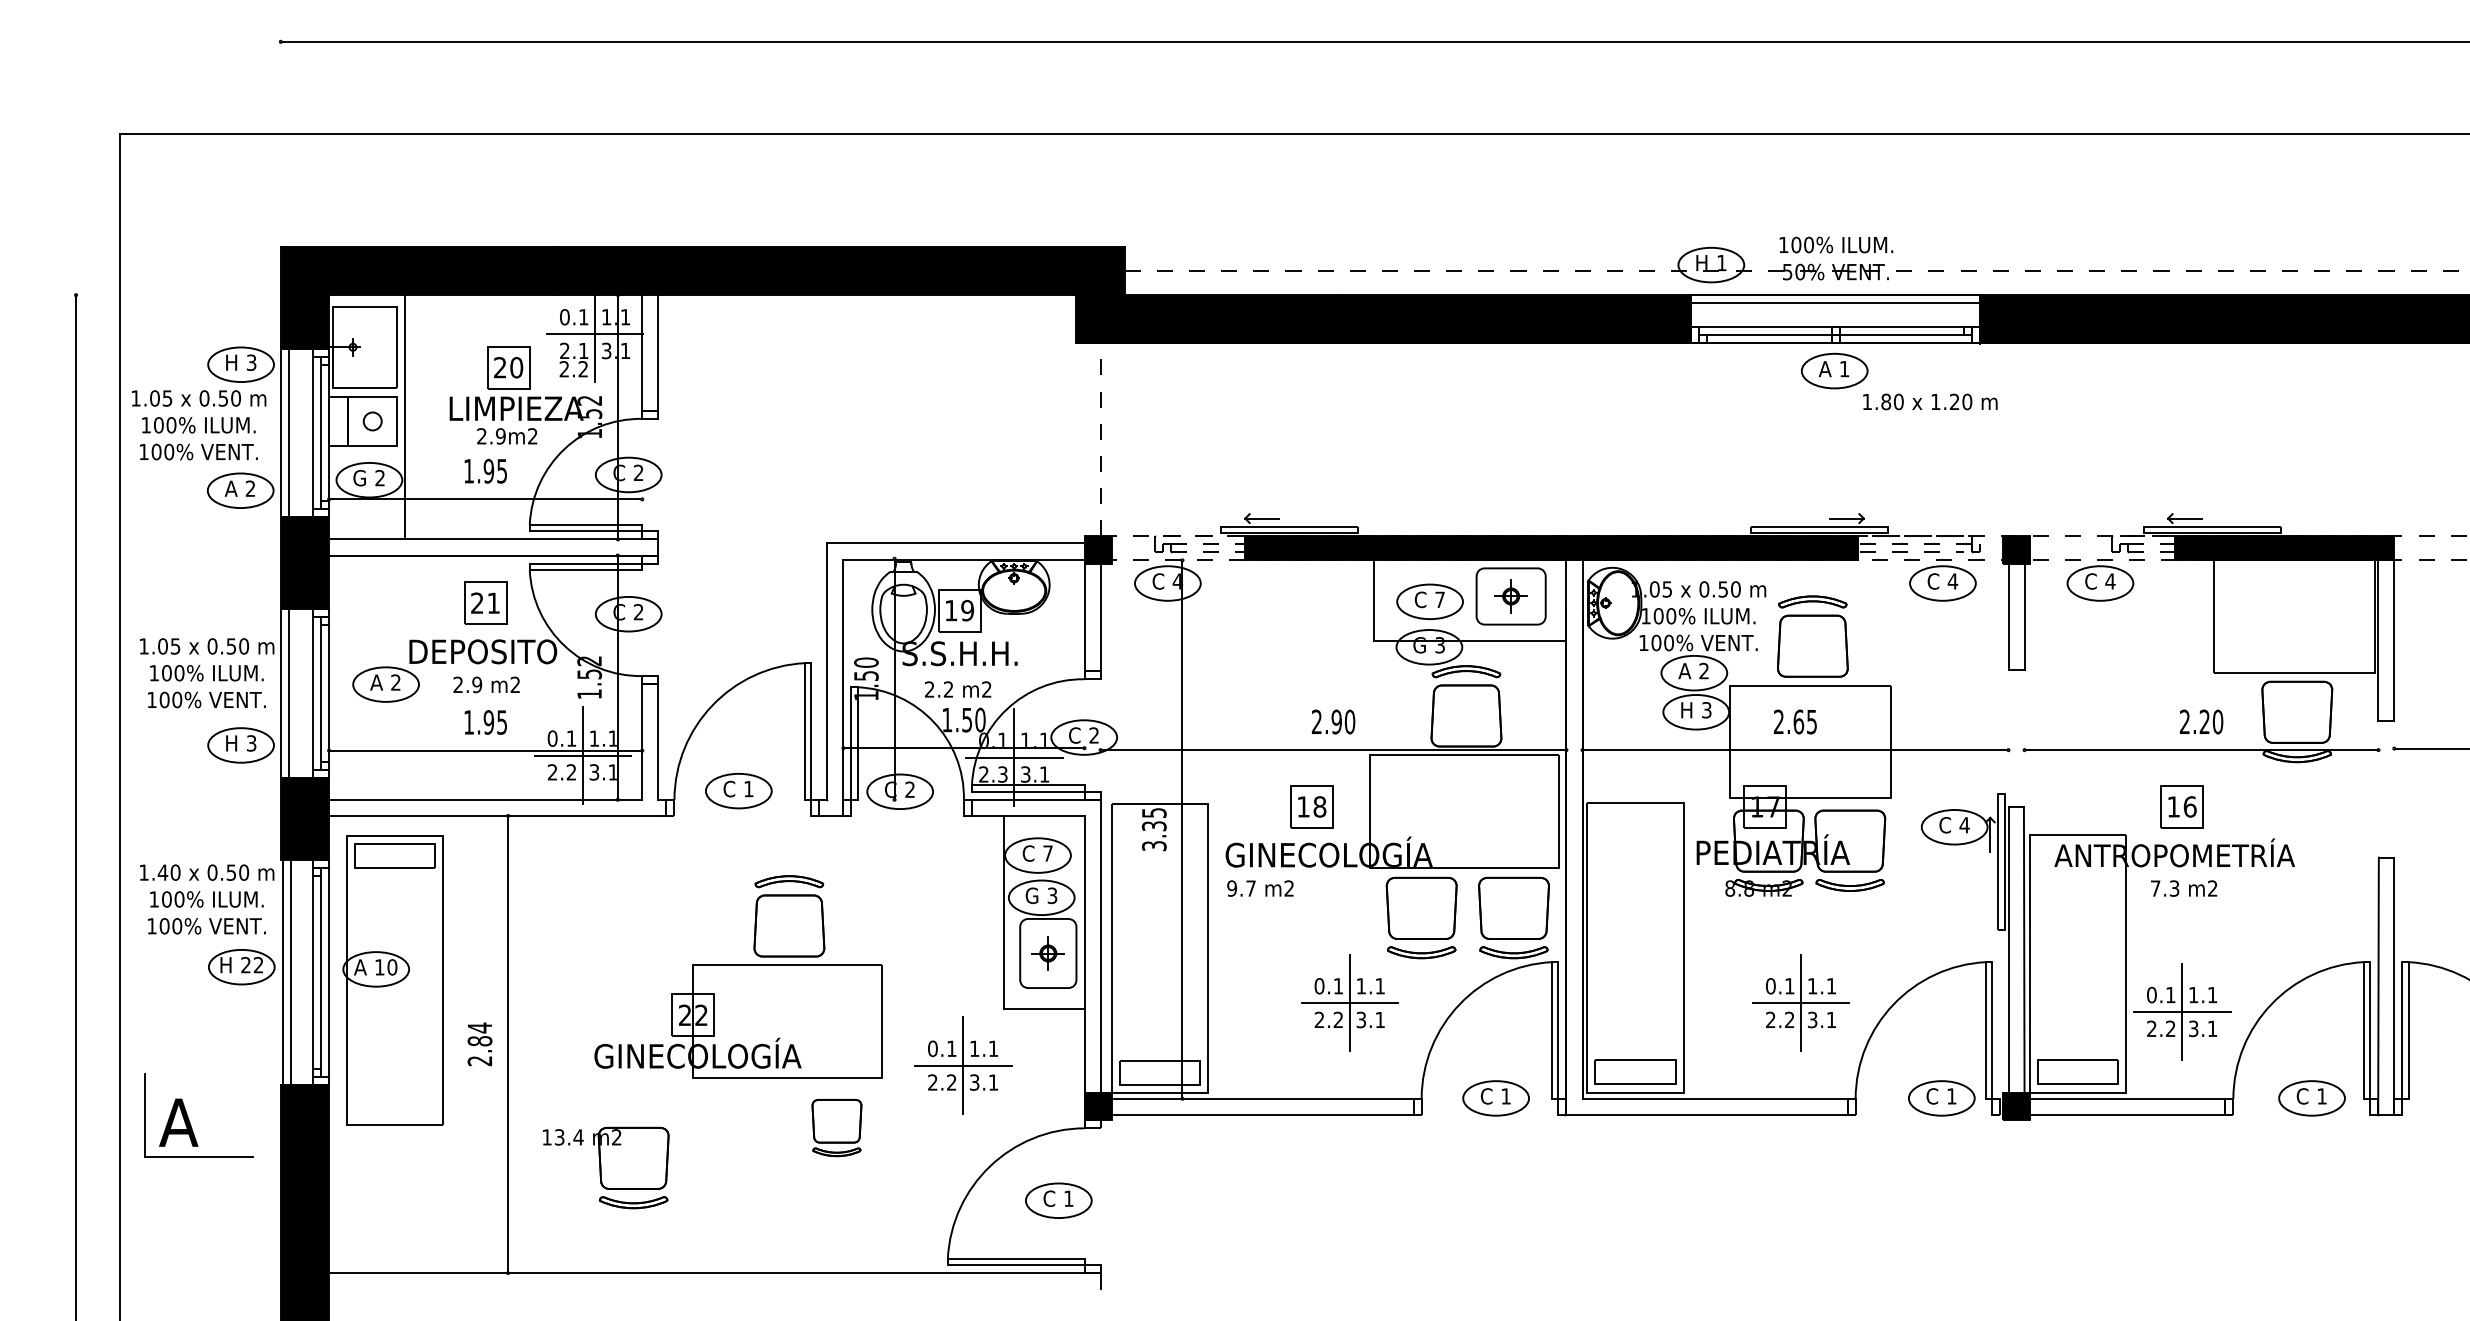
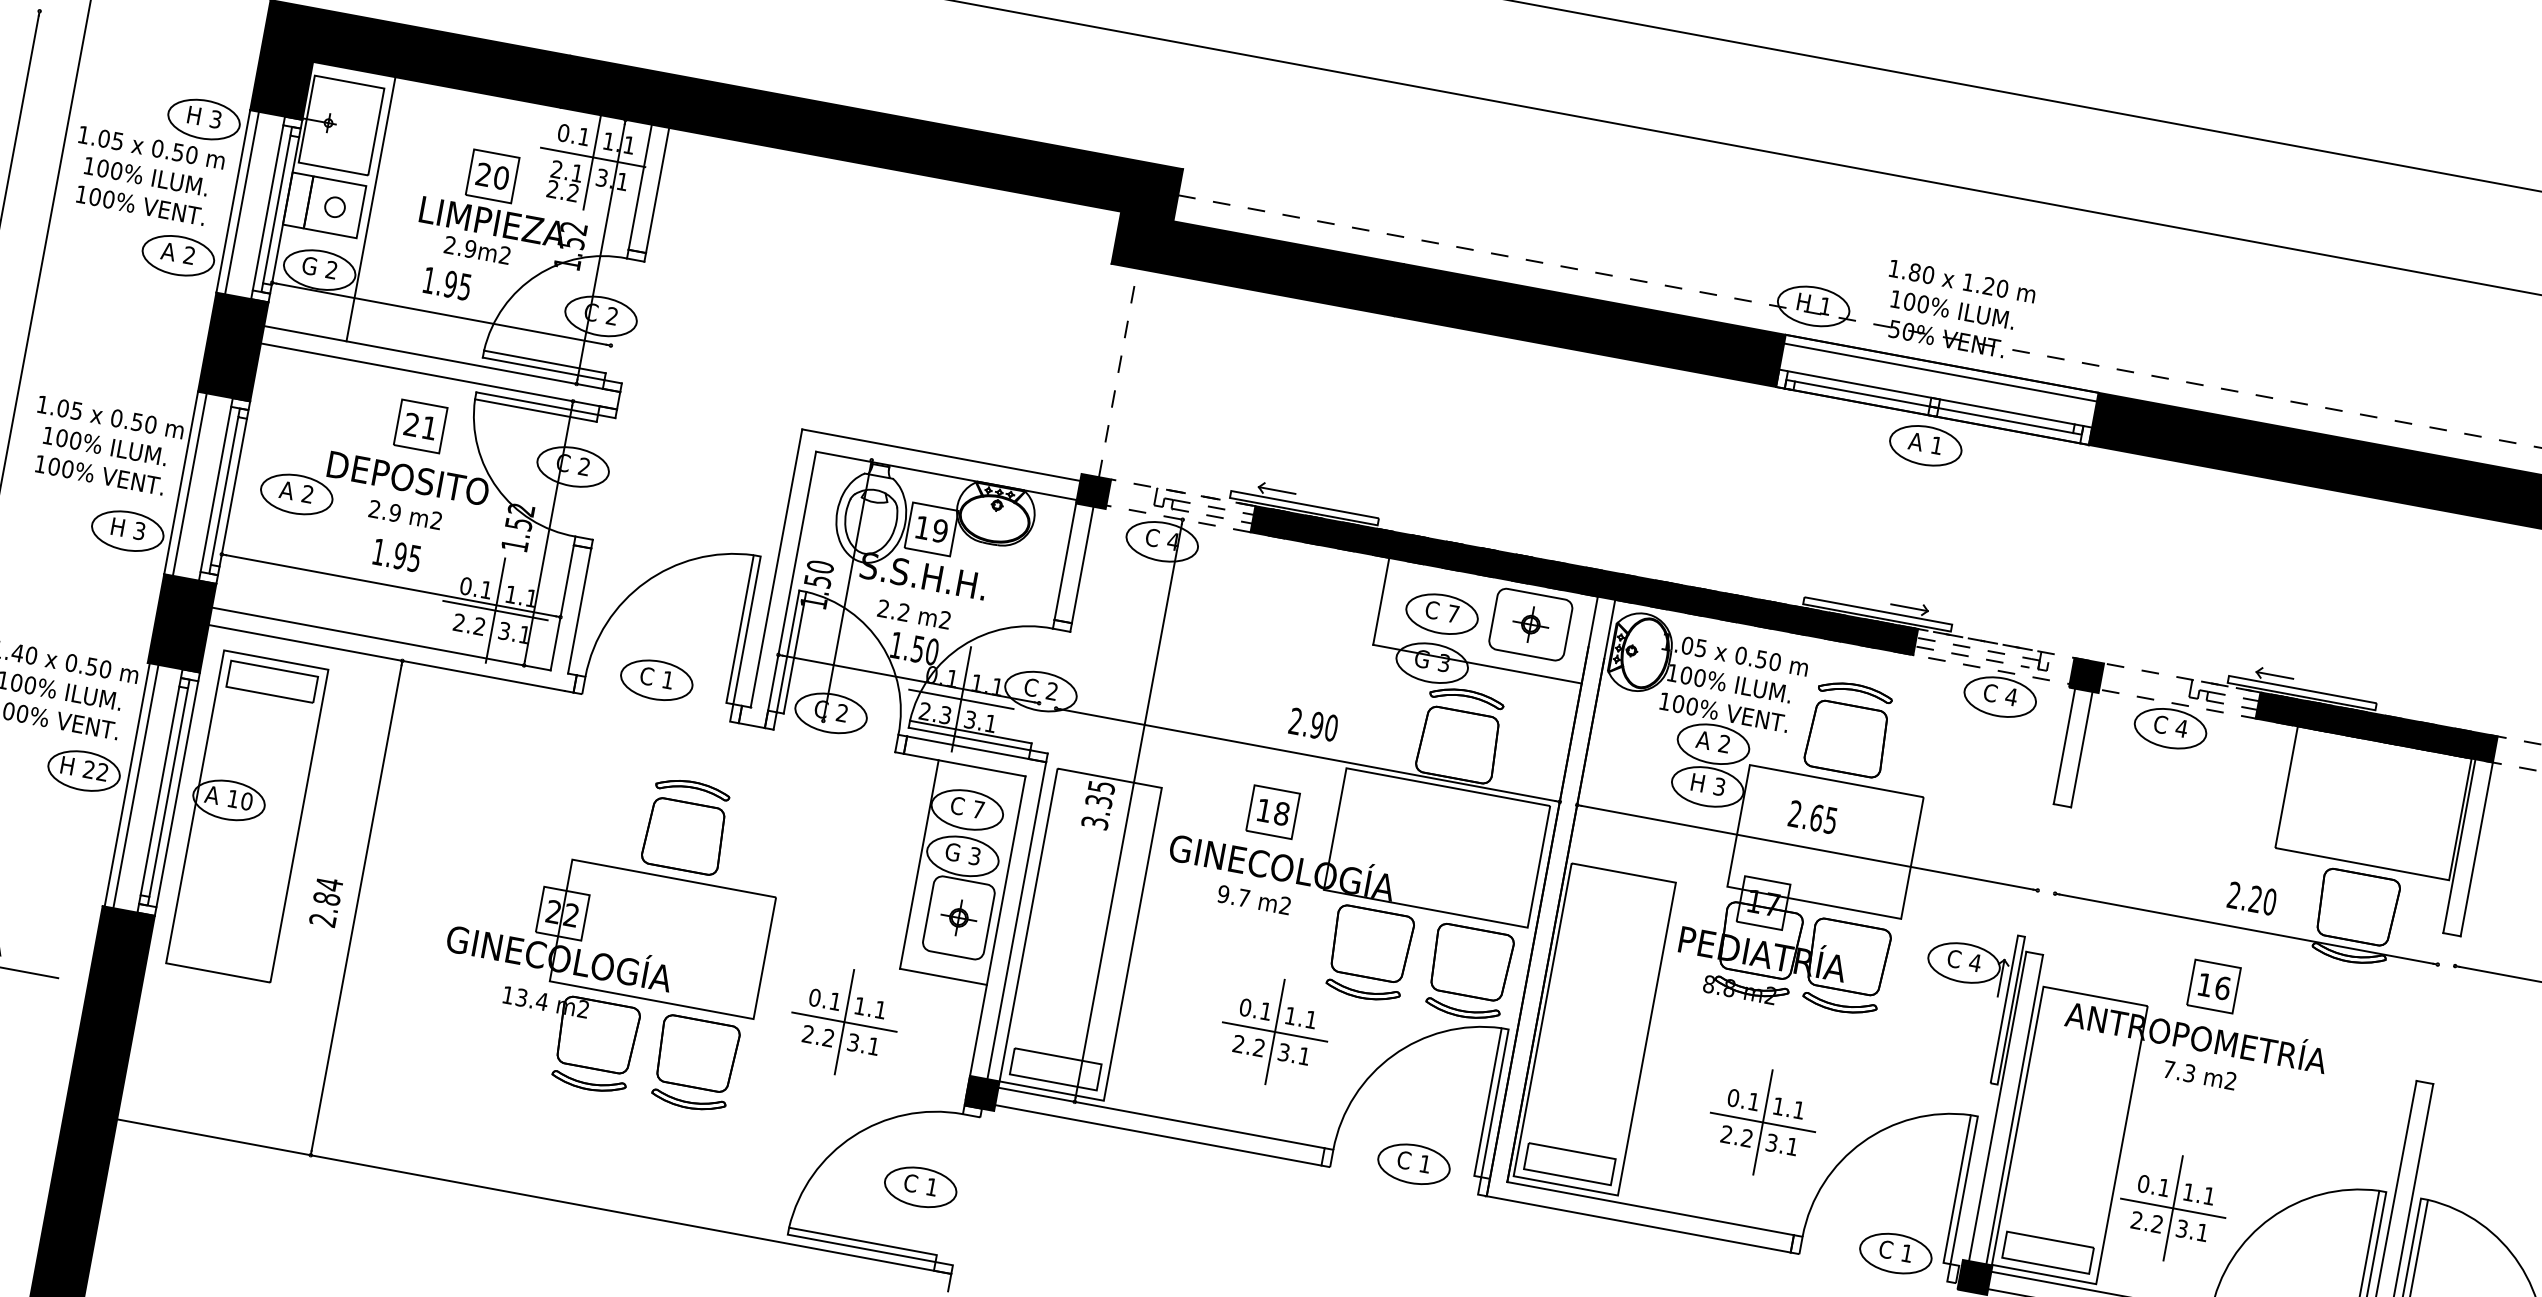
text: (1930, 401) -> (1962, 280), moved
text: (1260, 888) -> (1254, 899), moved
part: (836, 1127) -> (694, 1063), size x1.43
part: (606, 1167) -> (566, 1039), moved

